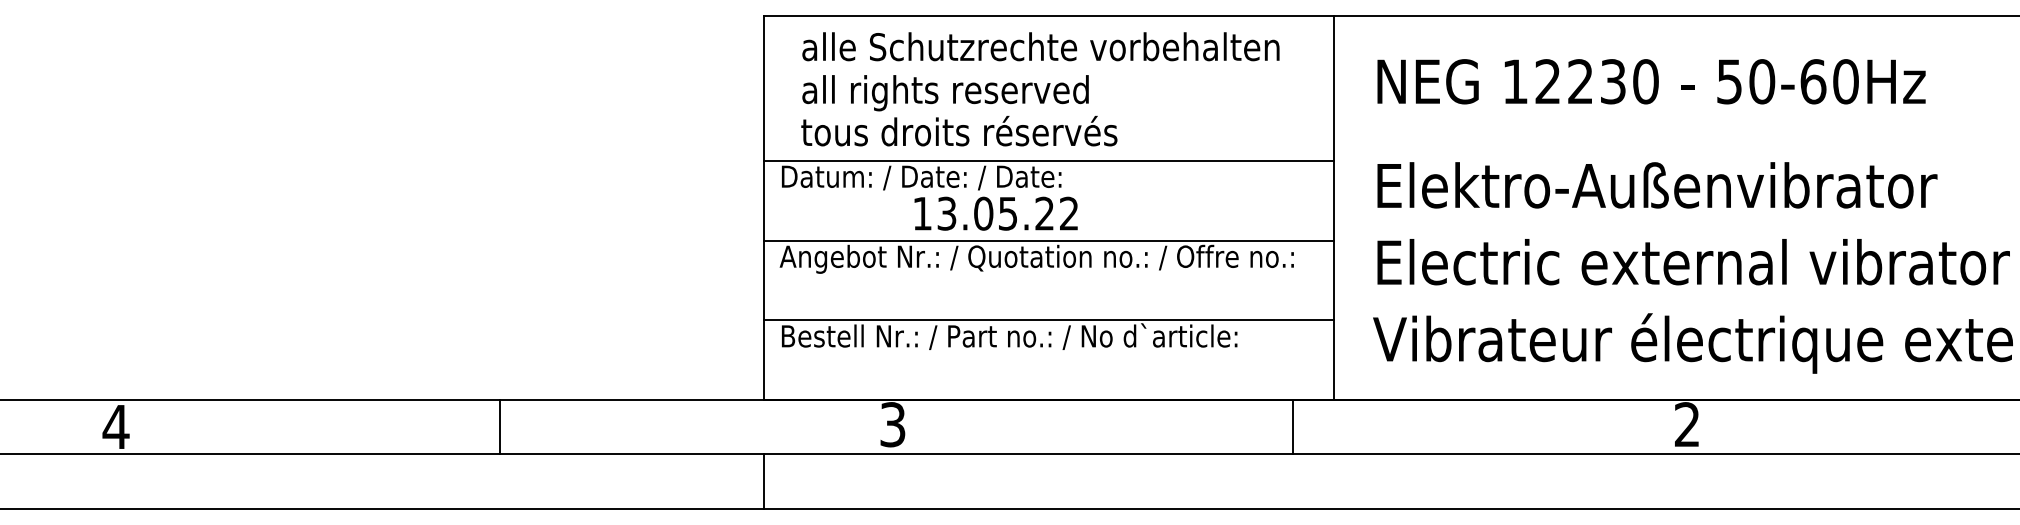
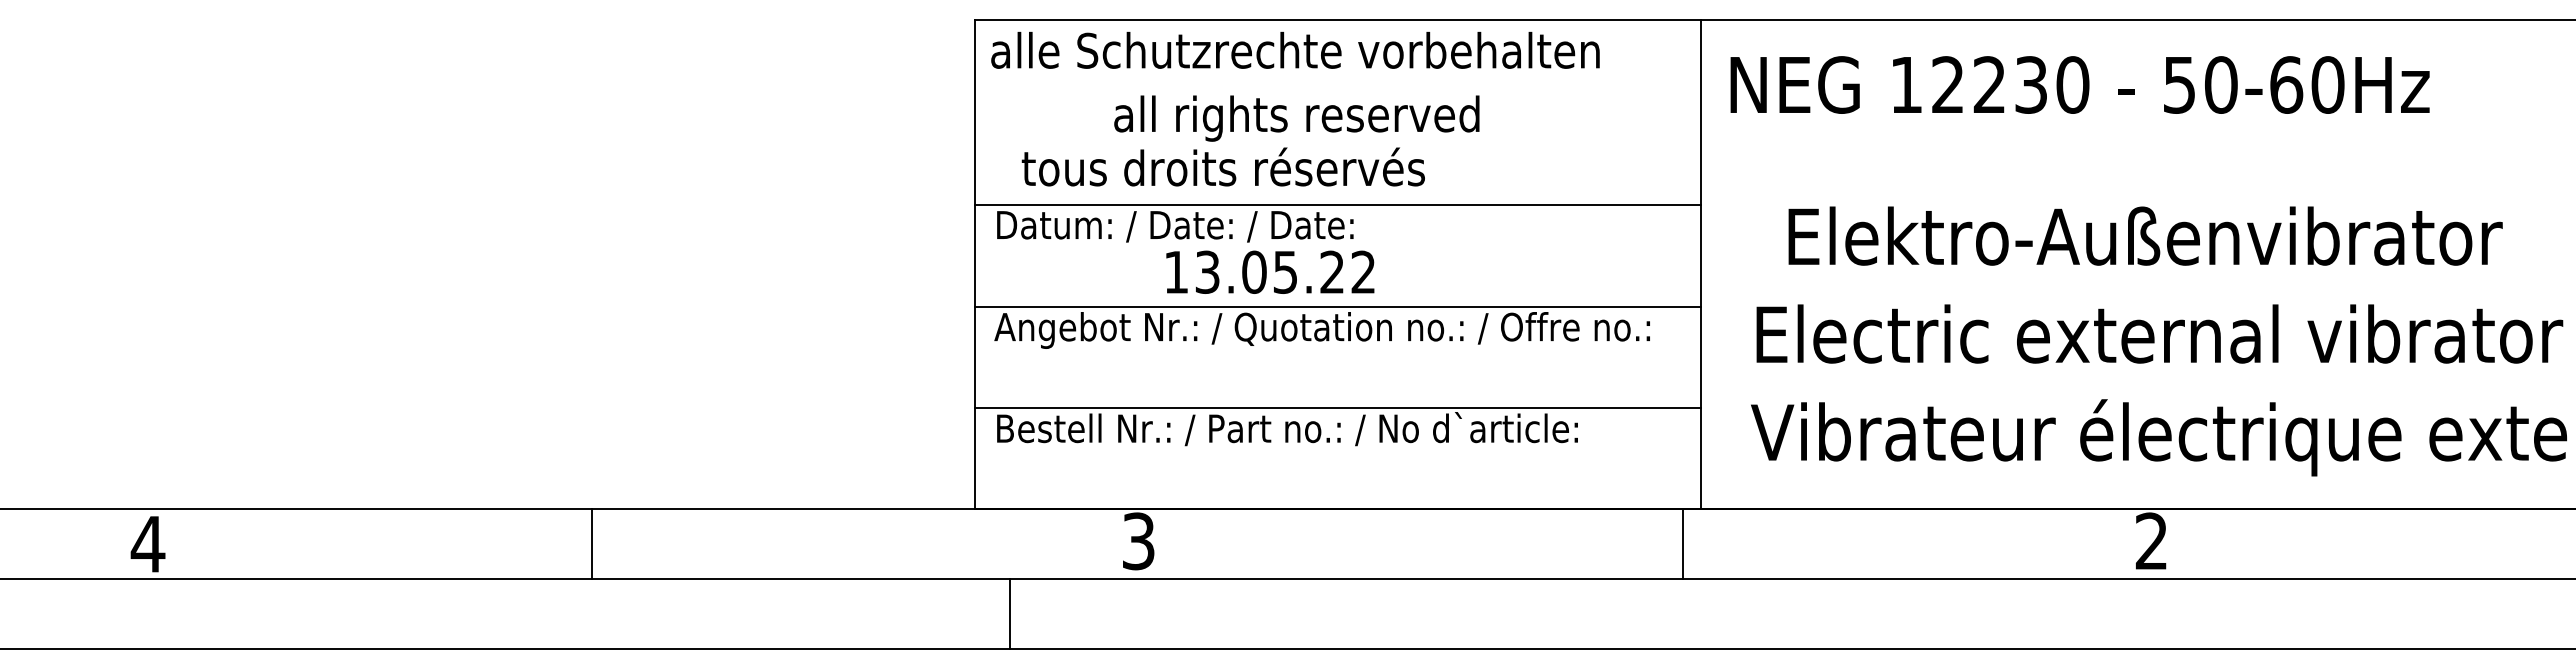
text: (1040, 46) -> (1295, 49), moved
text: (1651, 81) -> (2079, 84), moved
text: (945, 93) -> (1296, 118), moved
text: (1657, 184) -> (2145, 235), moved
line: (1292, 426) -> (1682, 543), moved
line: (499, 427) -> (591, 544), moved
line: (764, 481) -> (1009, 613), moved

